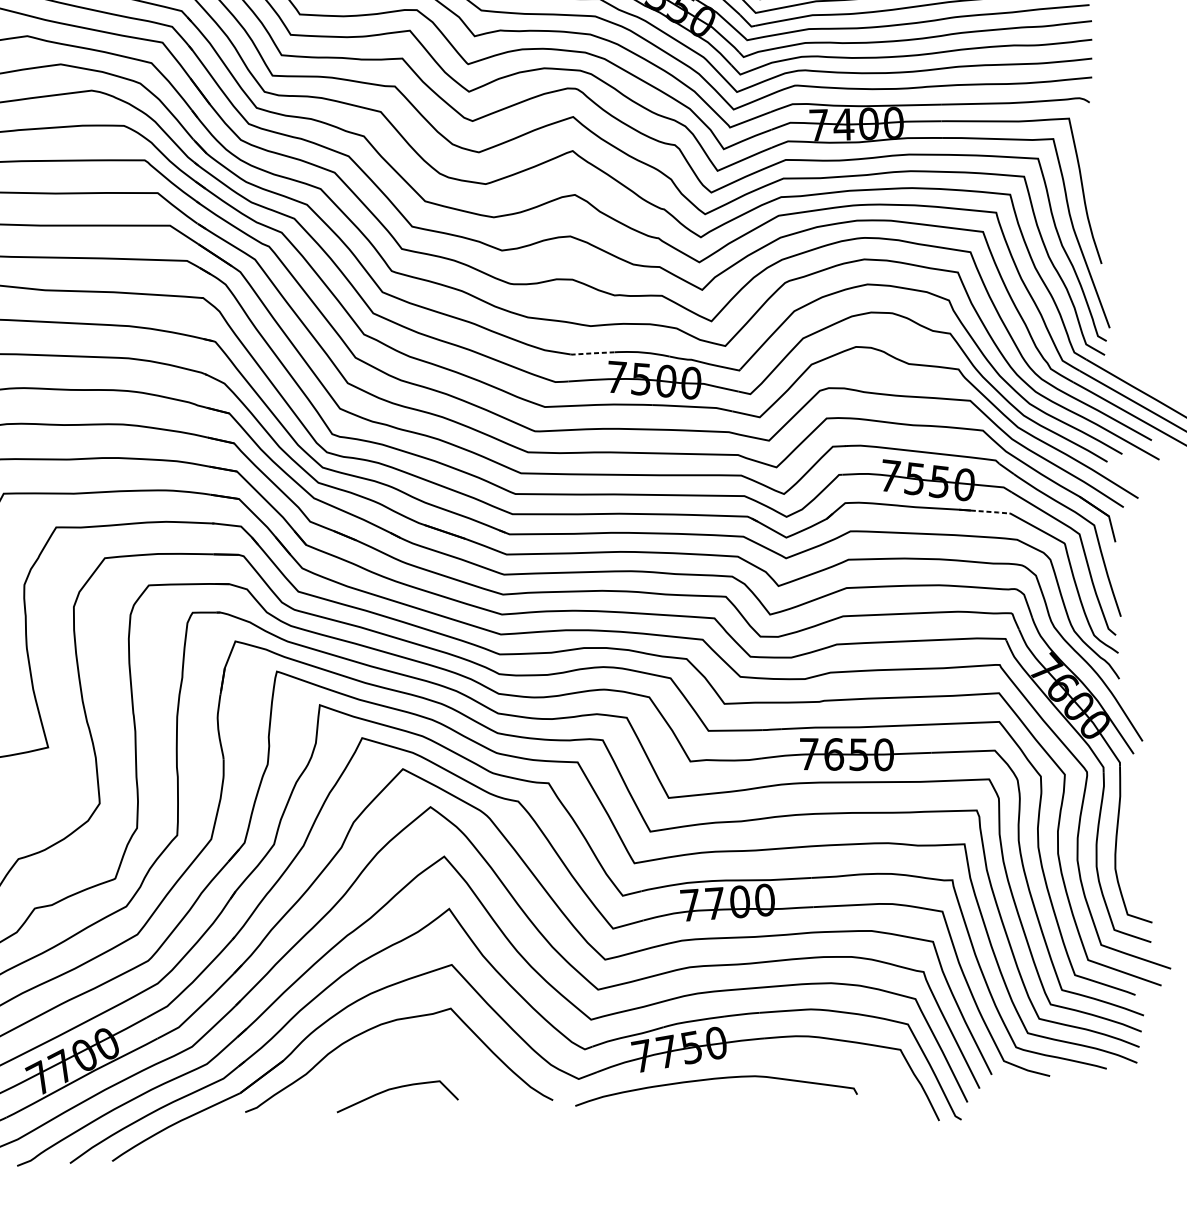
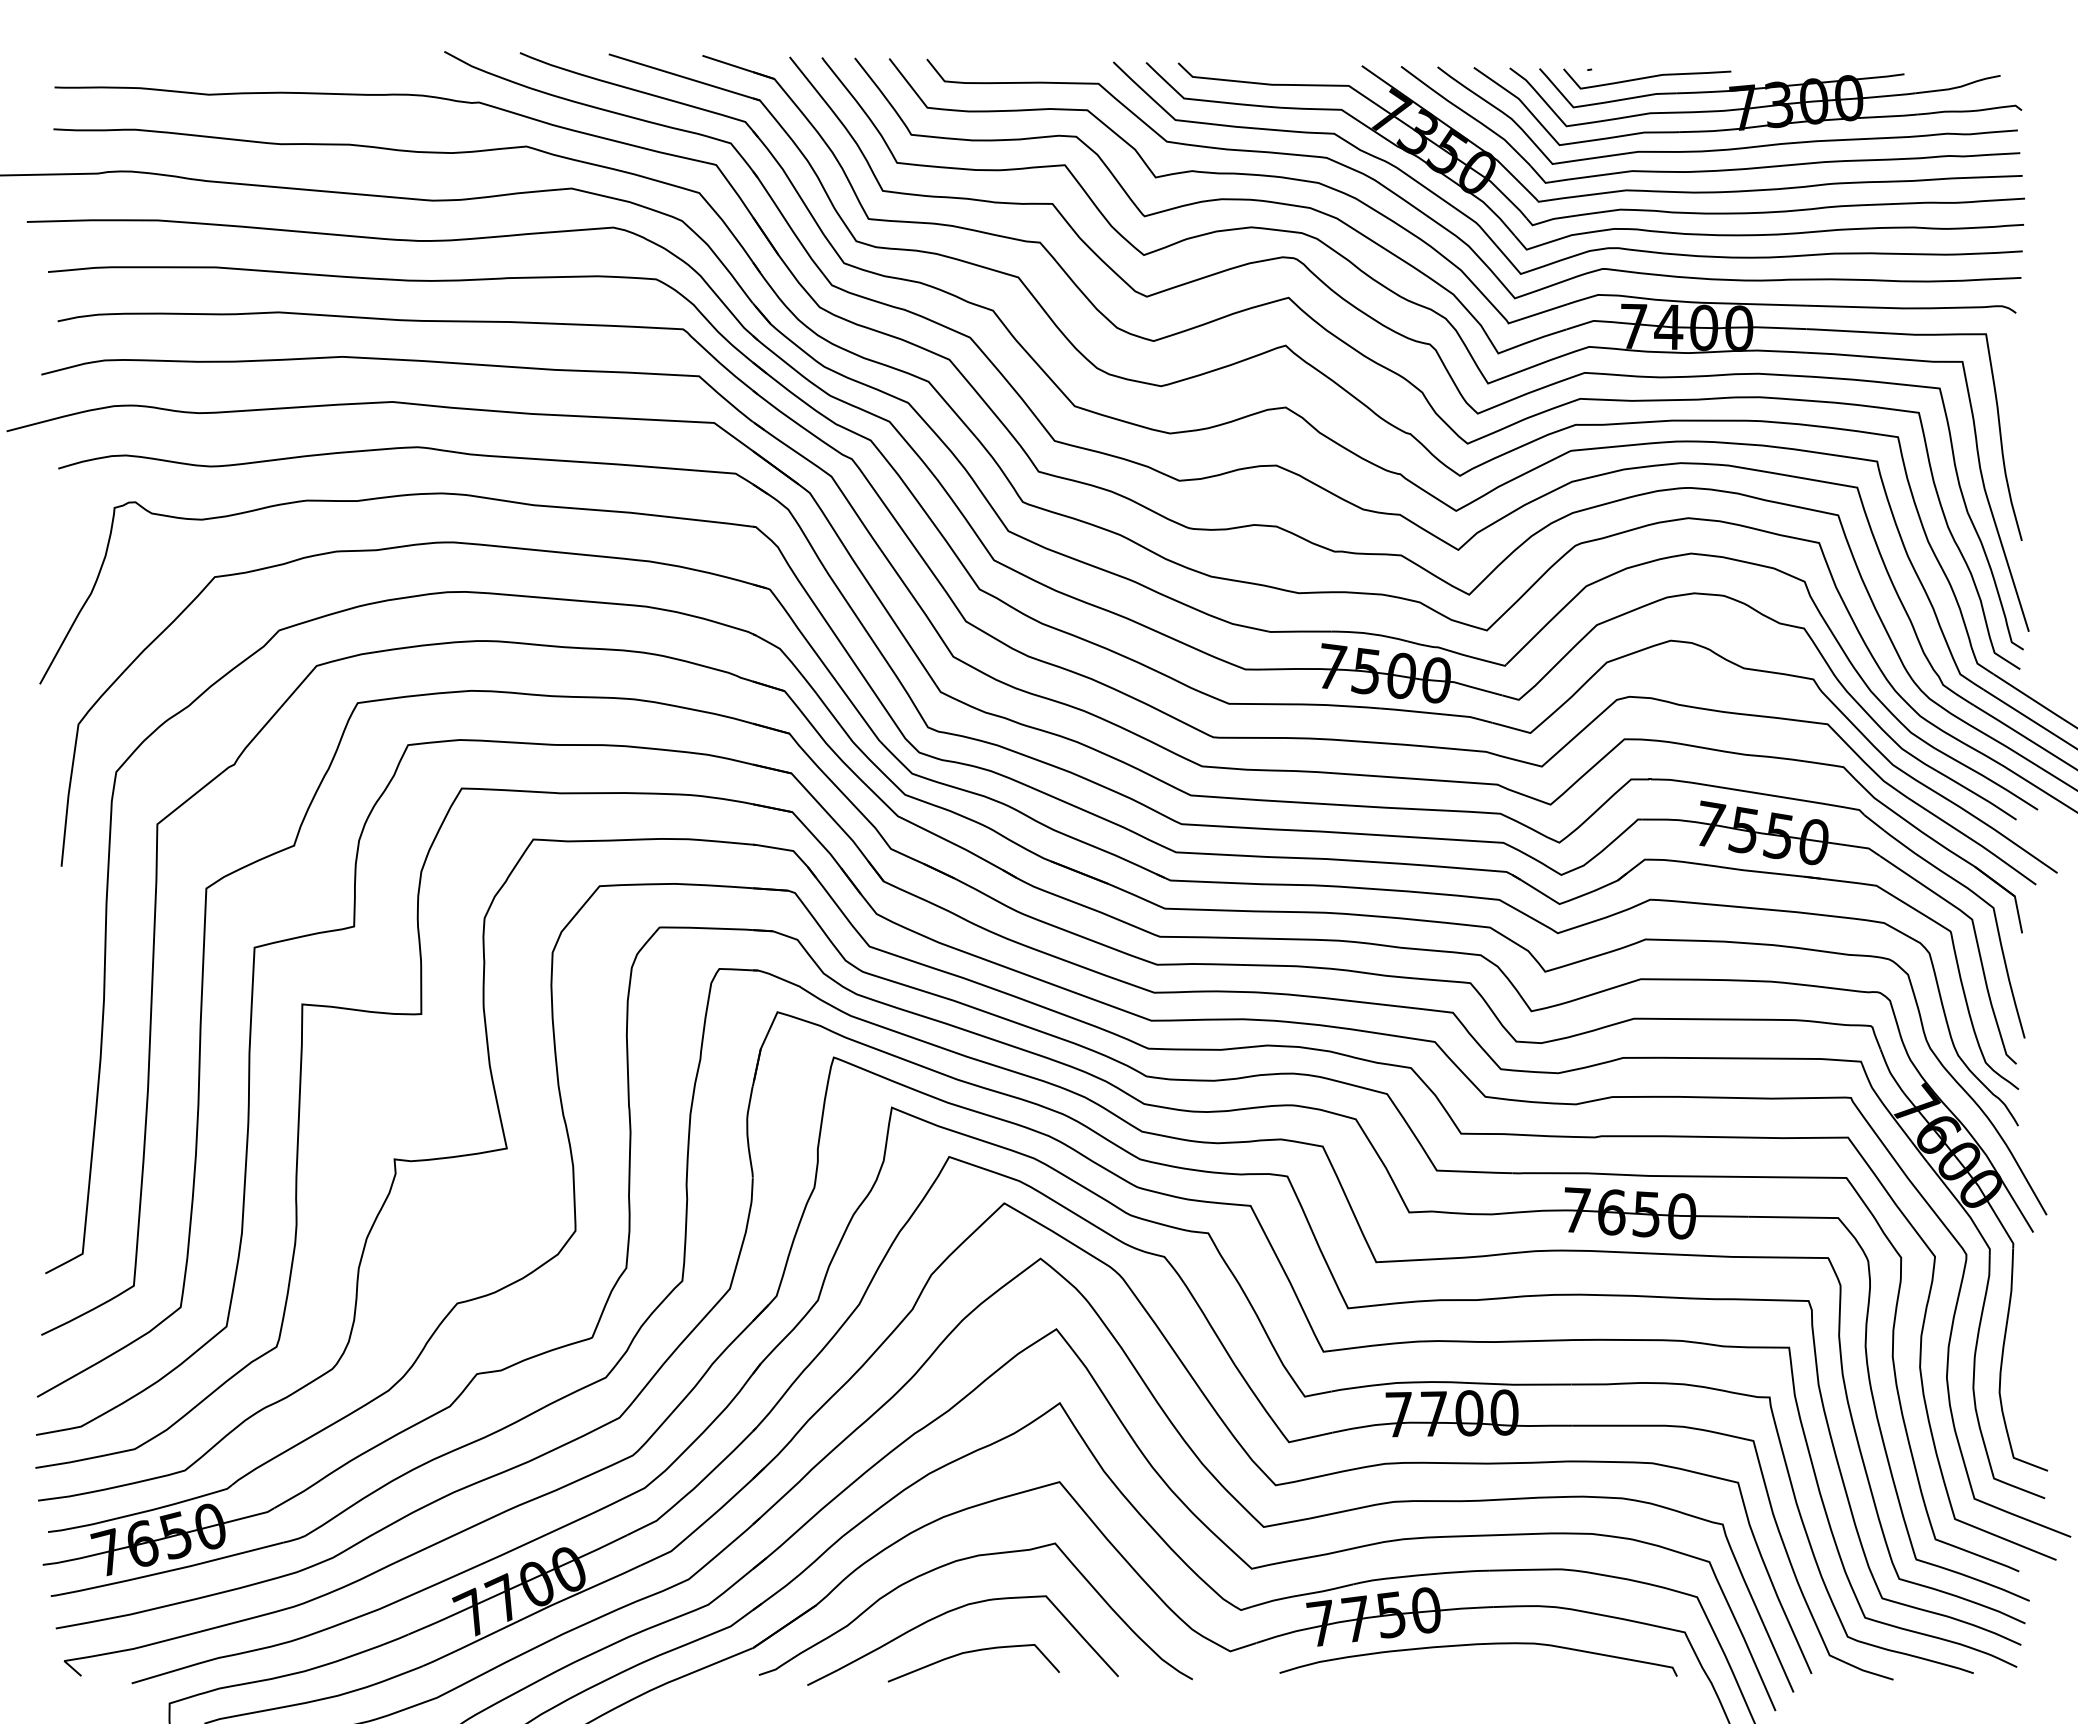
line: (592, 353) -> (1299, 631), dashed -> solid
line: (990, 512) -> (1848, 882), dashed -> solid
curve: (380, 1060) -> (952, 1611), added
curve: (715, 1079) -> (1478, 1645), moved

